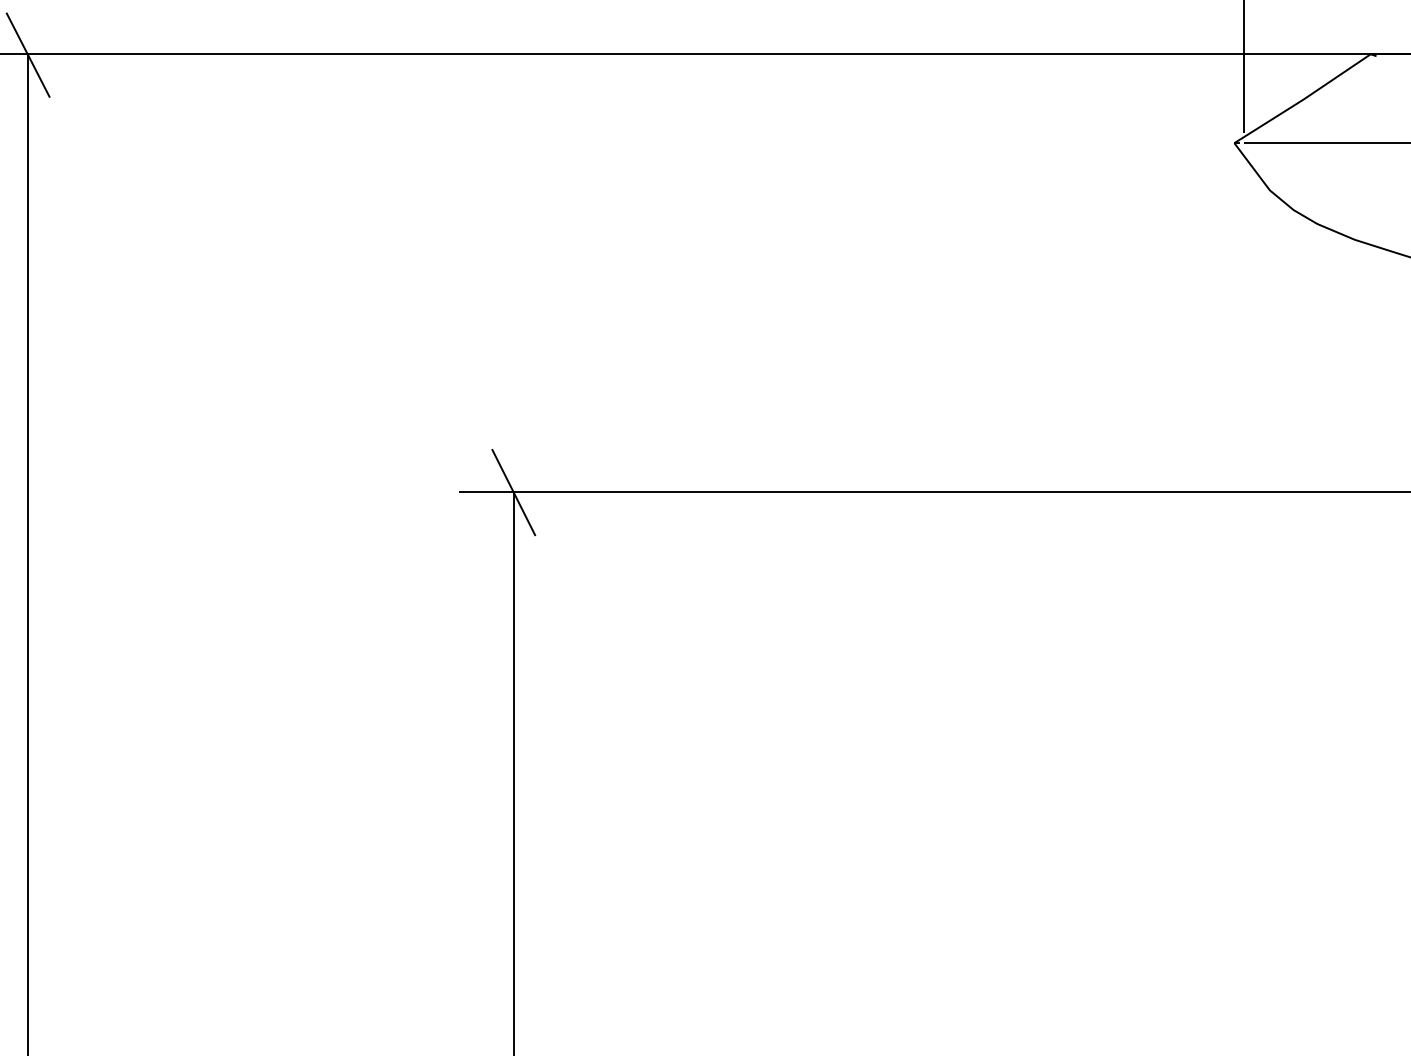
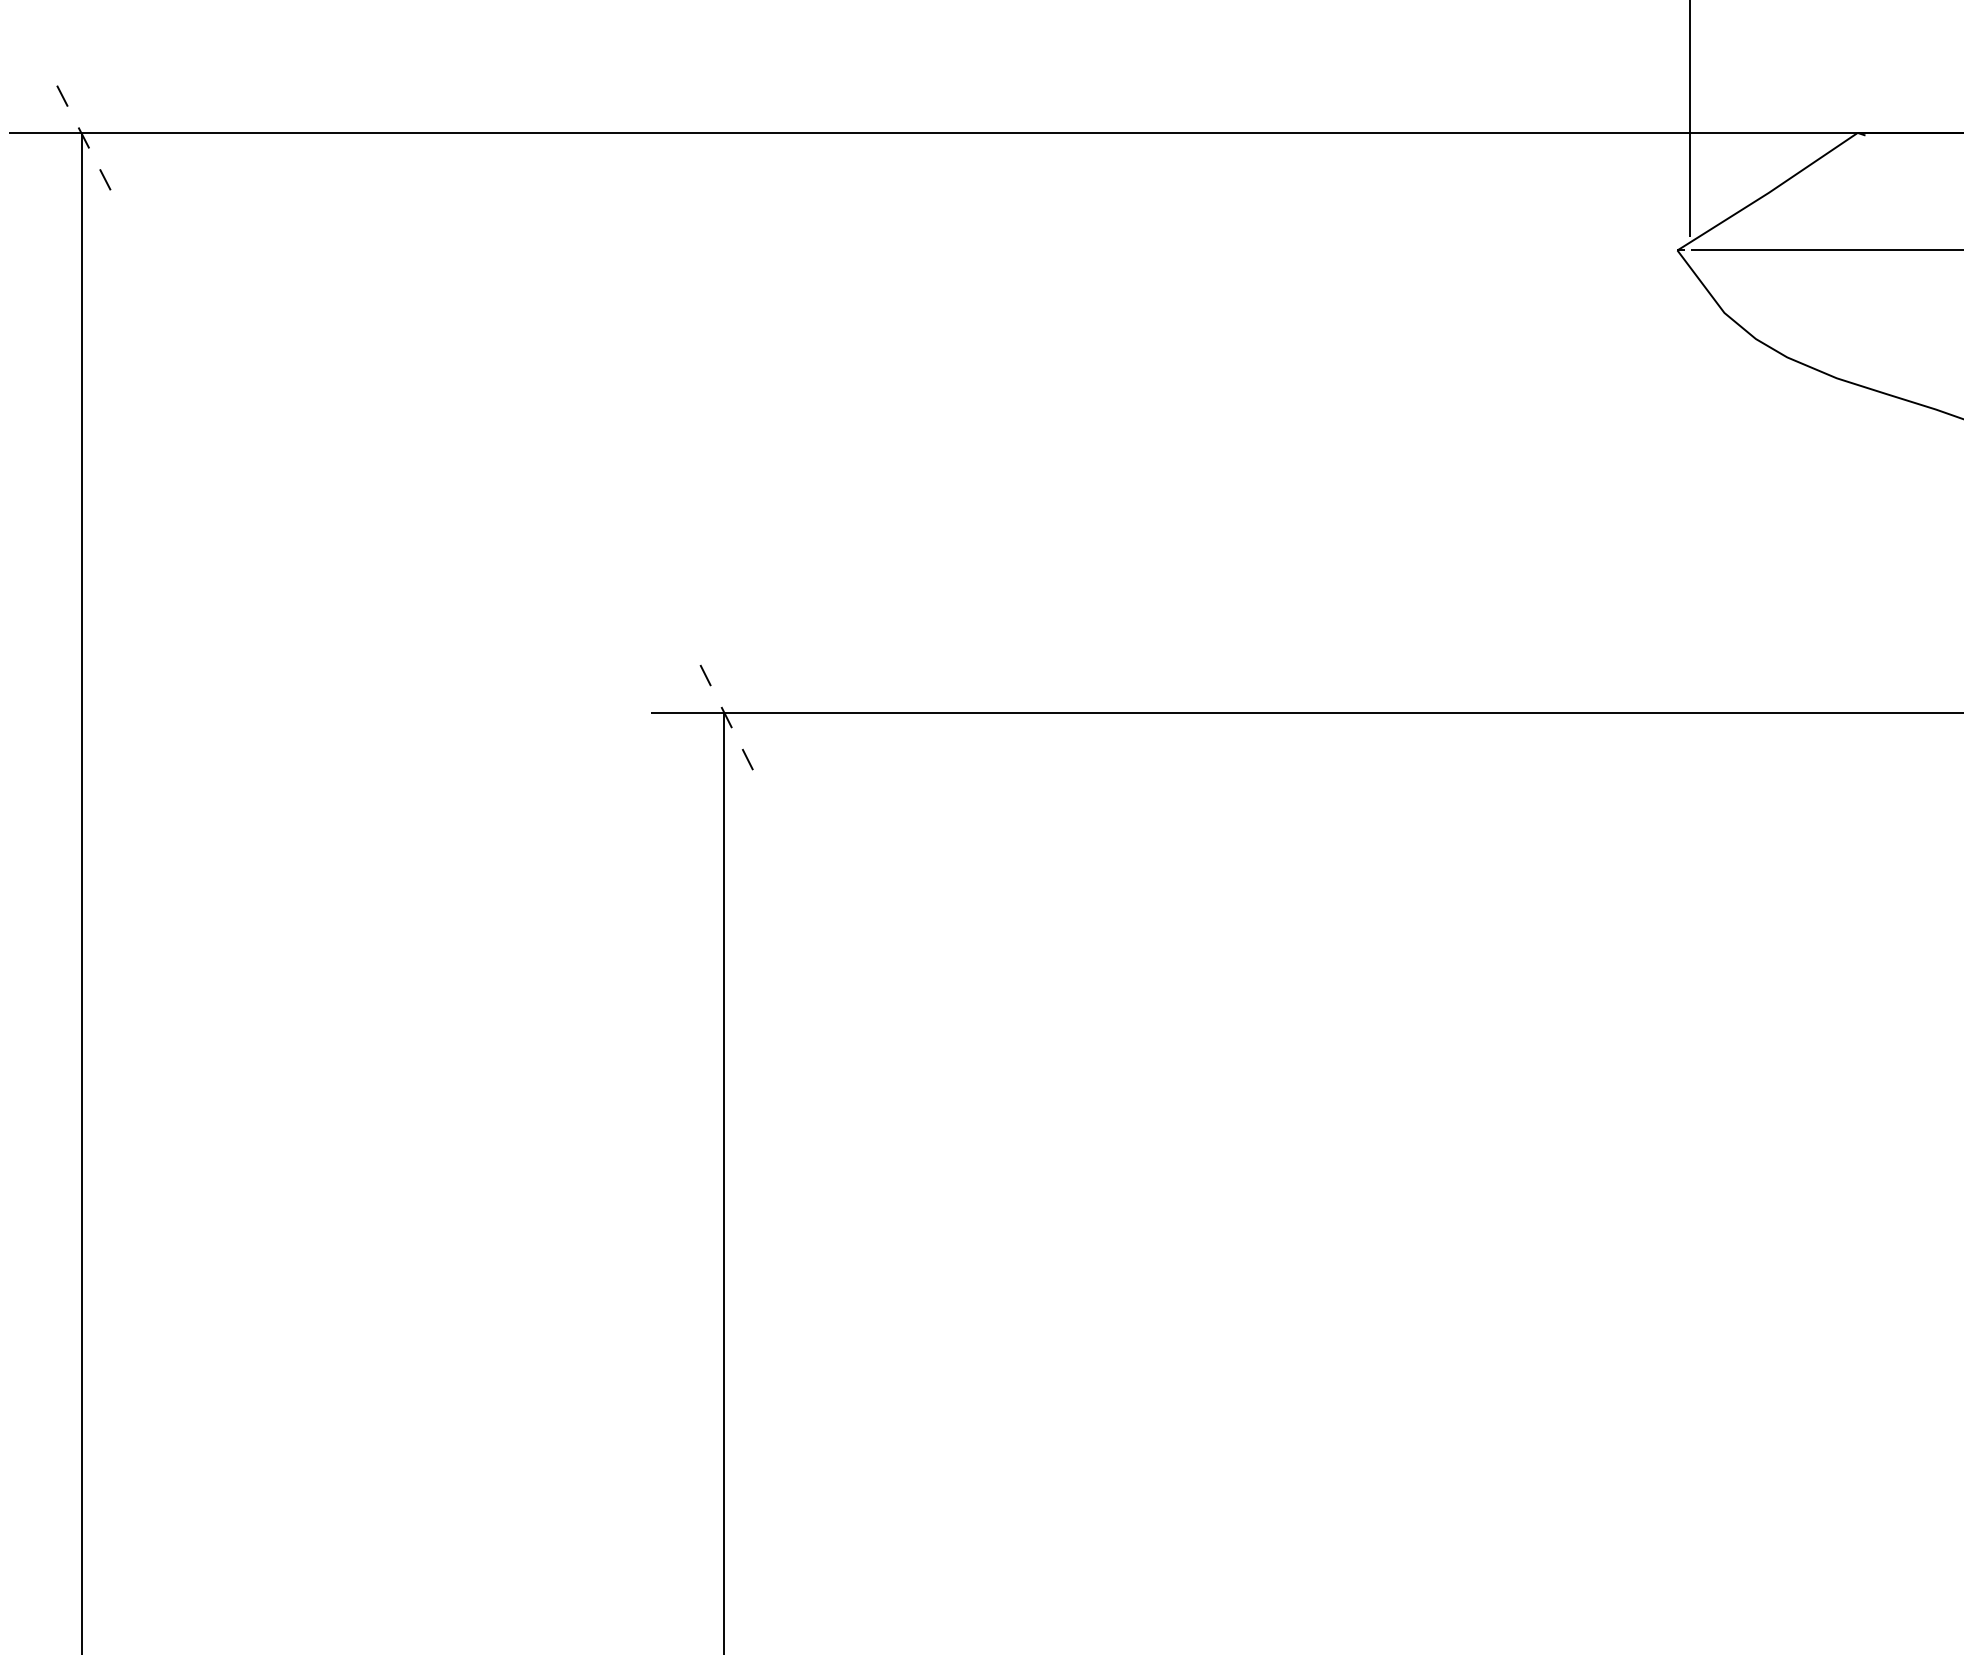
line: (27, 54) -> (81, 133), solid -> dashed
line: (513, 492) -> (724, 712), solid -> dashed

